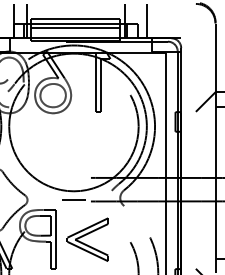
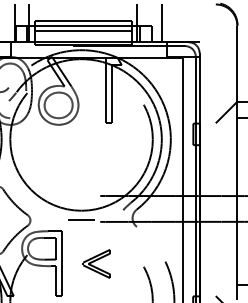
part: (87, 239) -> (96, 263), size x0.6

